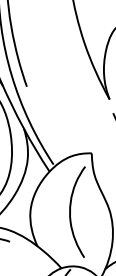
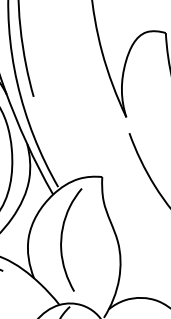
curve: (71, 212) -> (62, 239), moved

